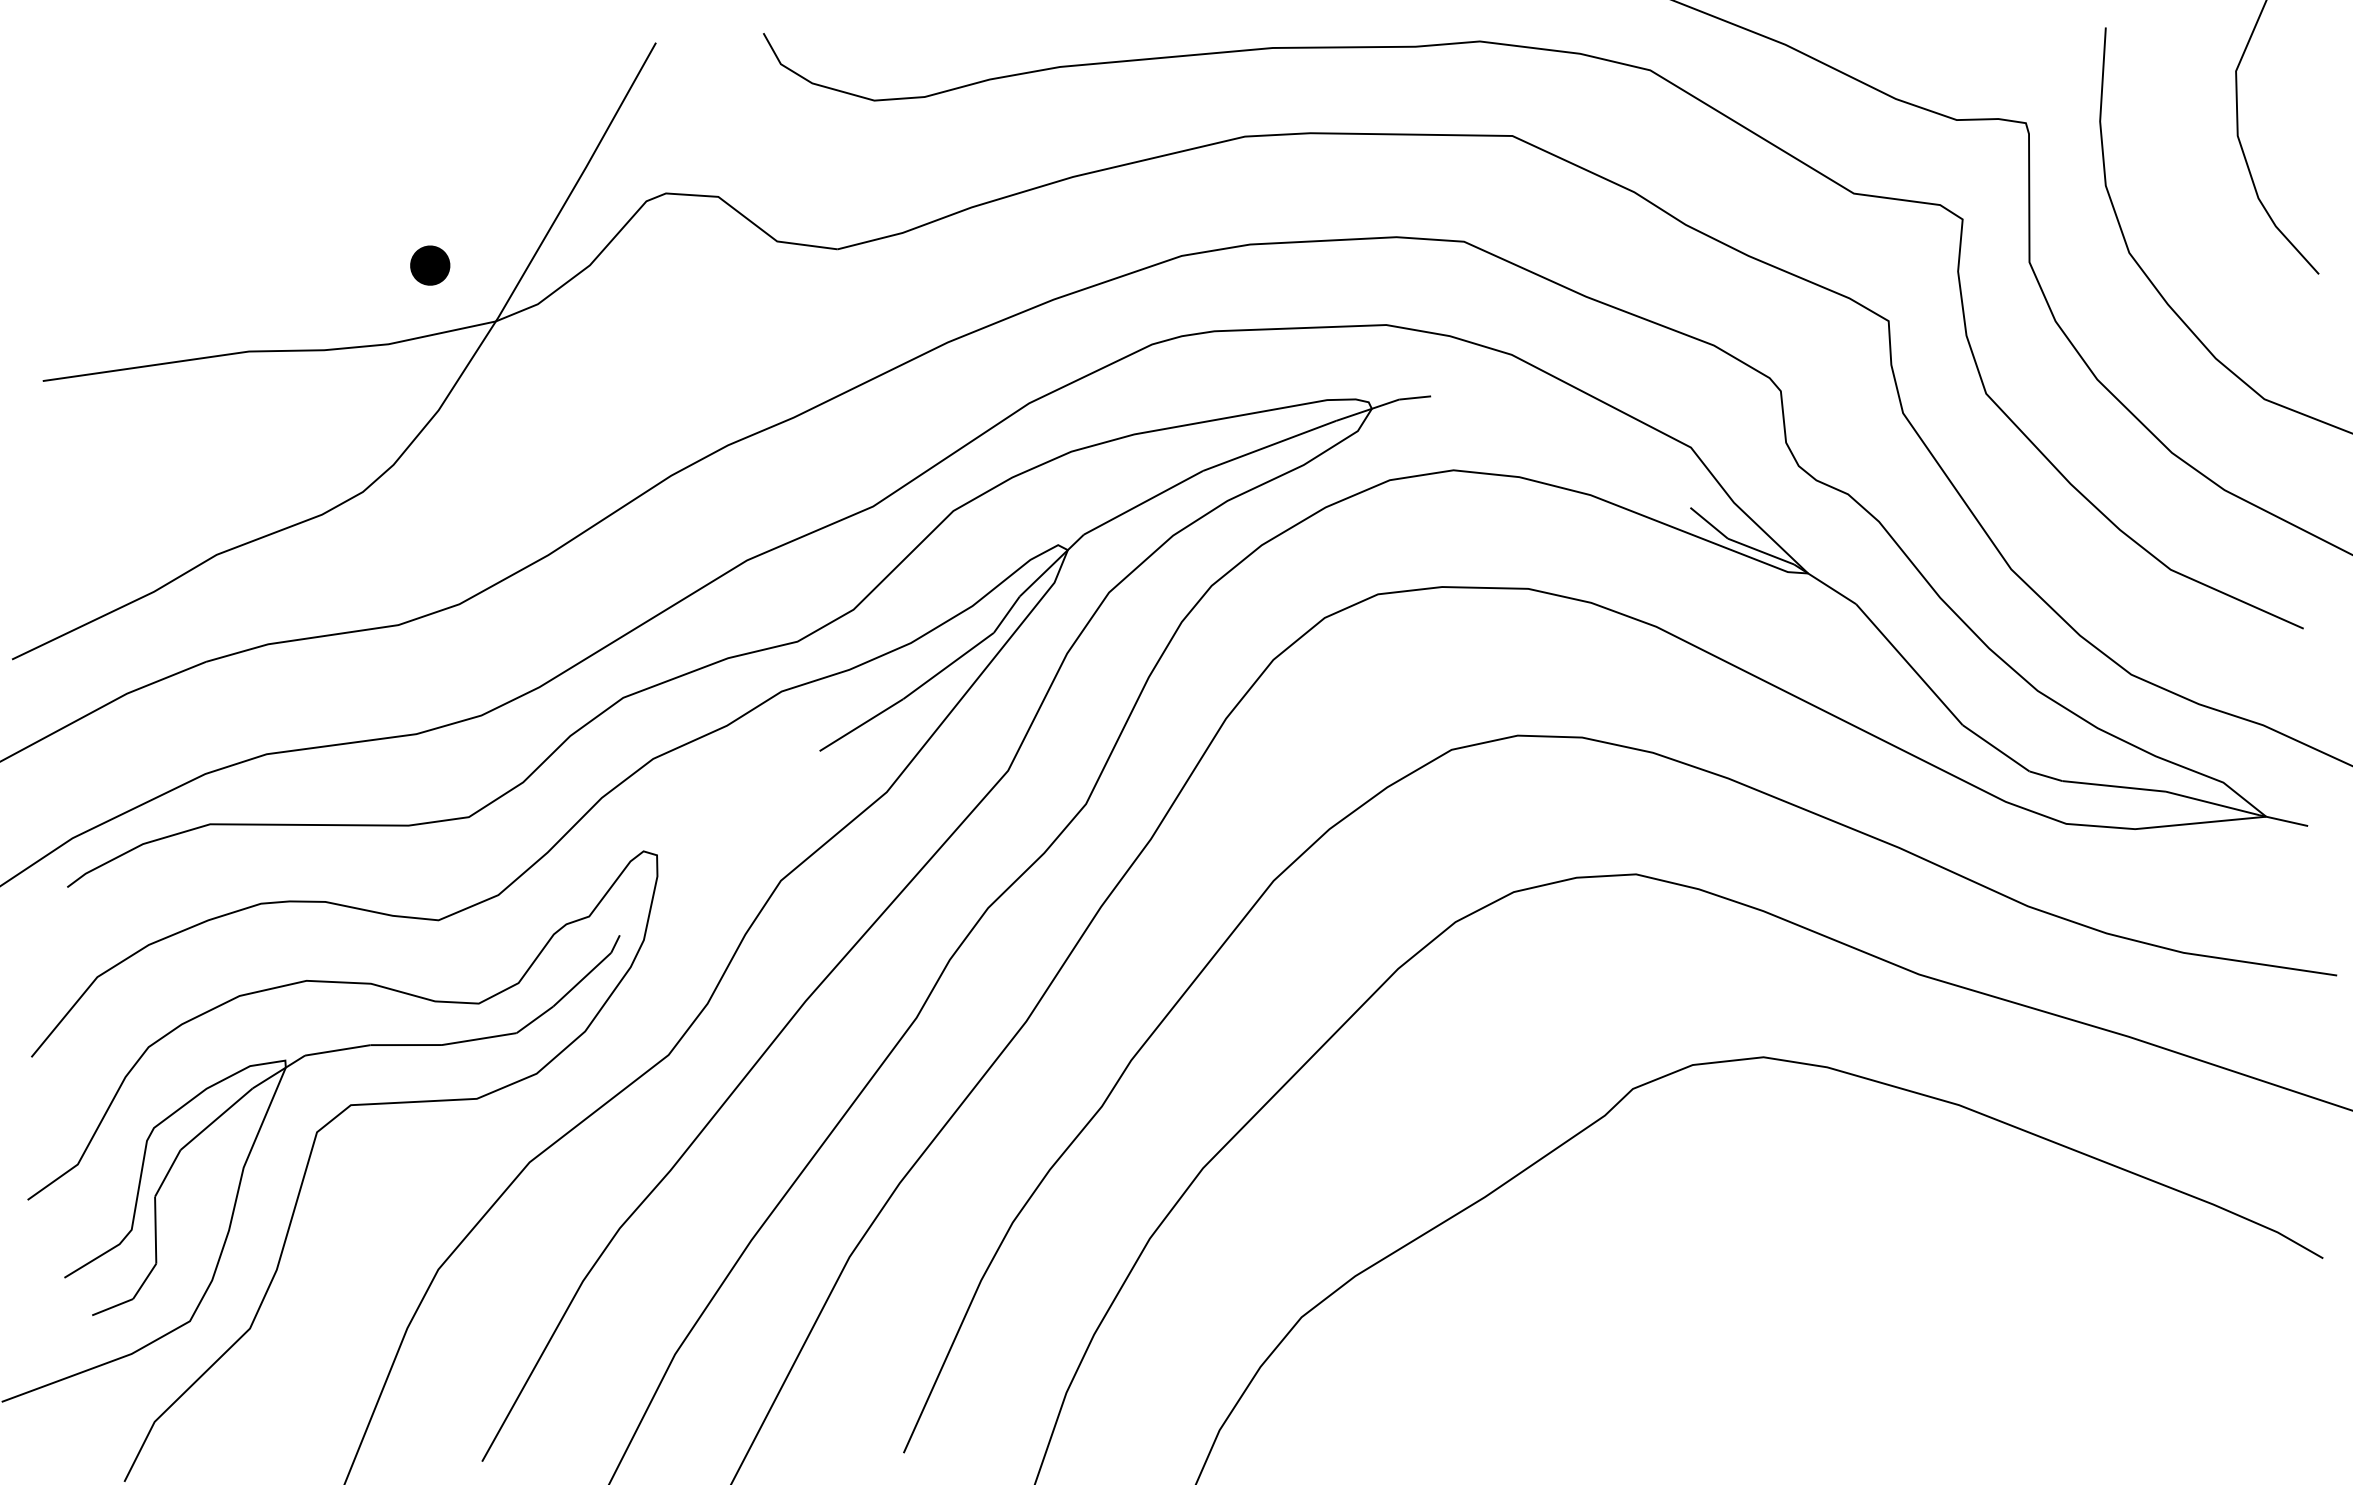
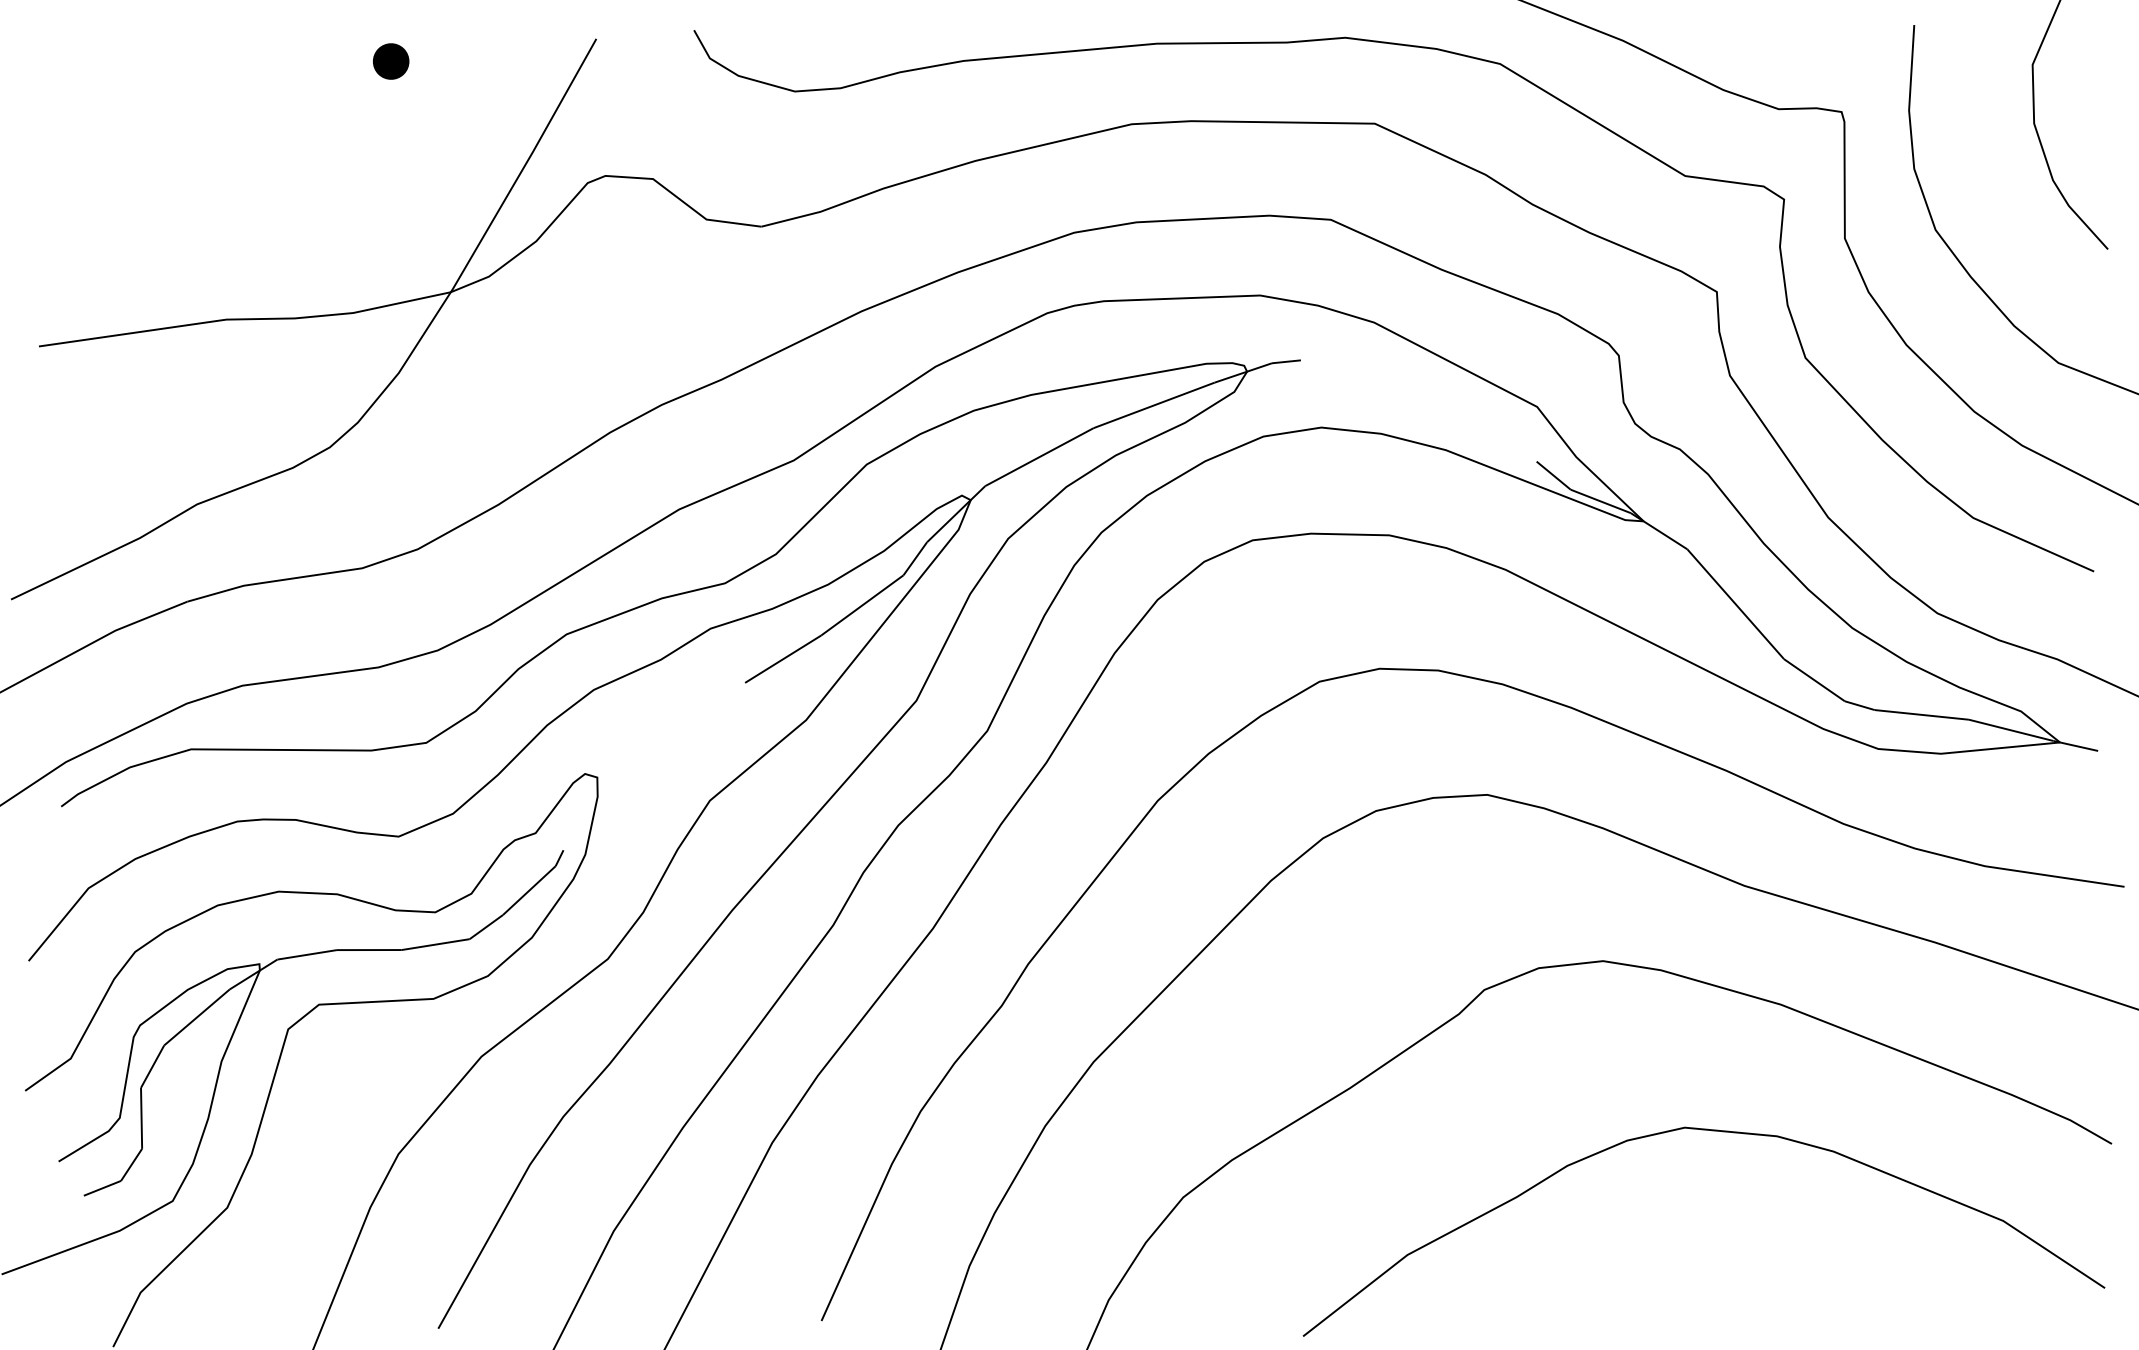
part: (430, 265) -> (391, 61), moved
curve: (1882, 1244) -> (1711, 1131), added

